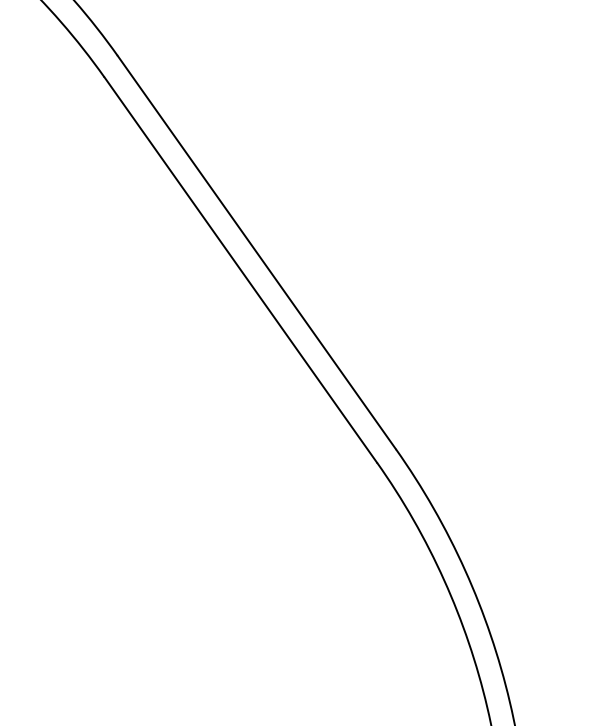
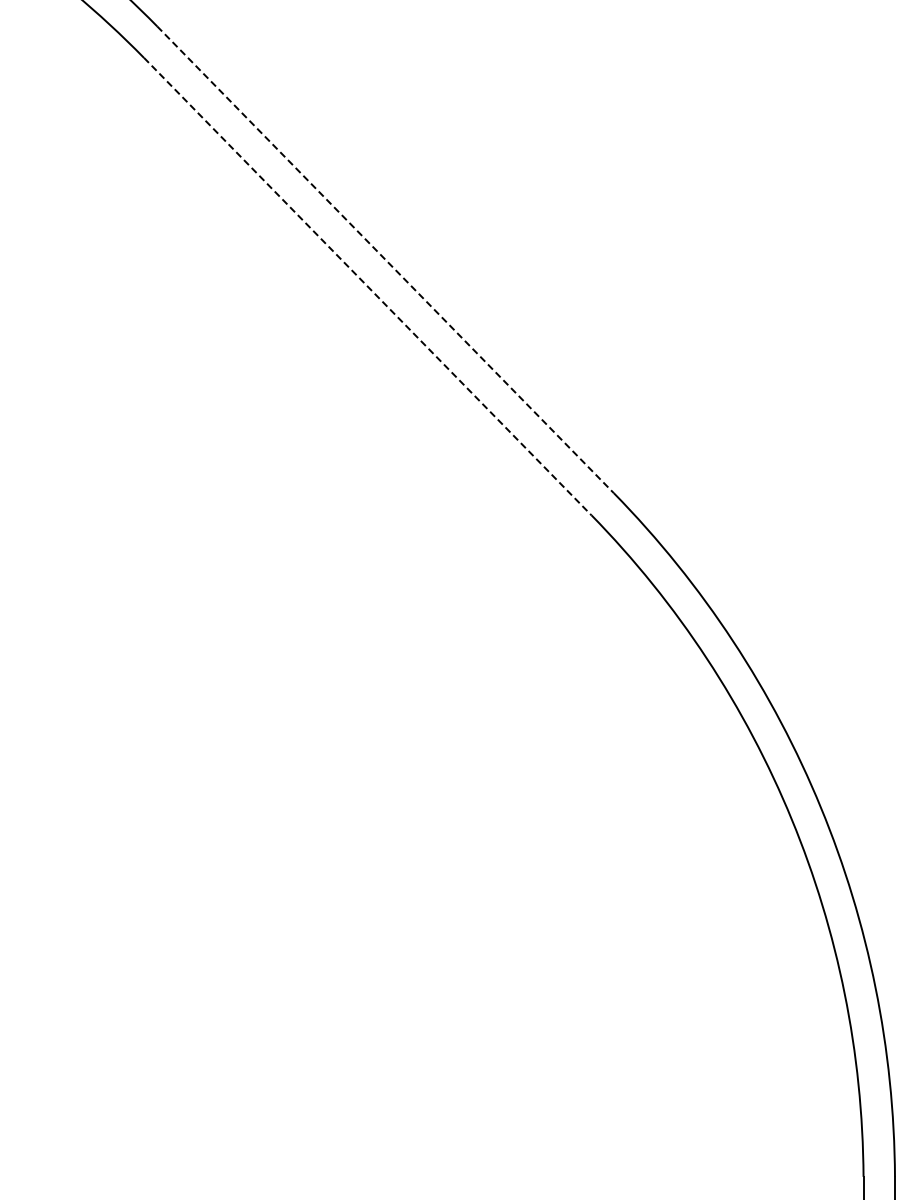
line: (256, 252) -> (385, 259), solid -> dashed
line: (240, 269) -> (367, 286), solid -> dashed

